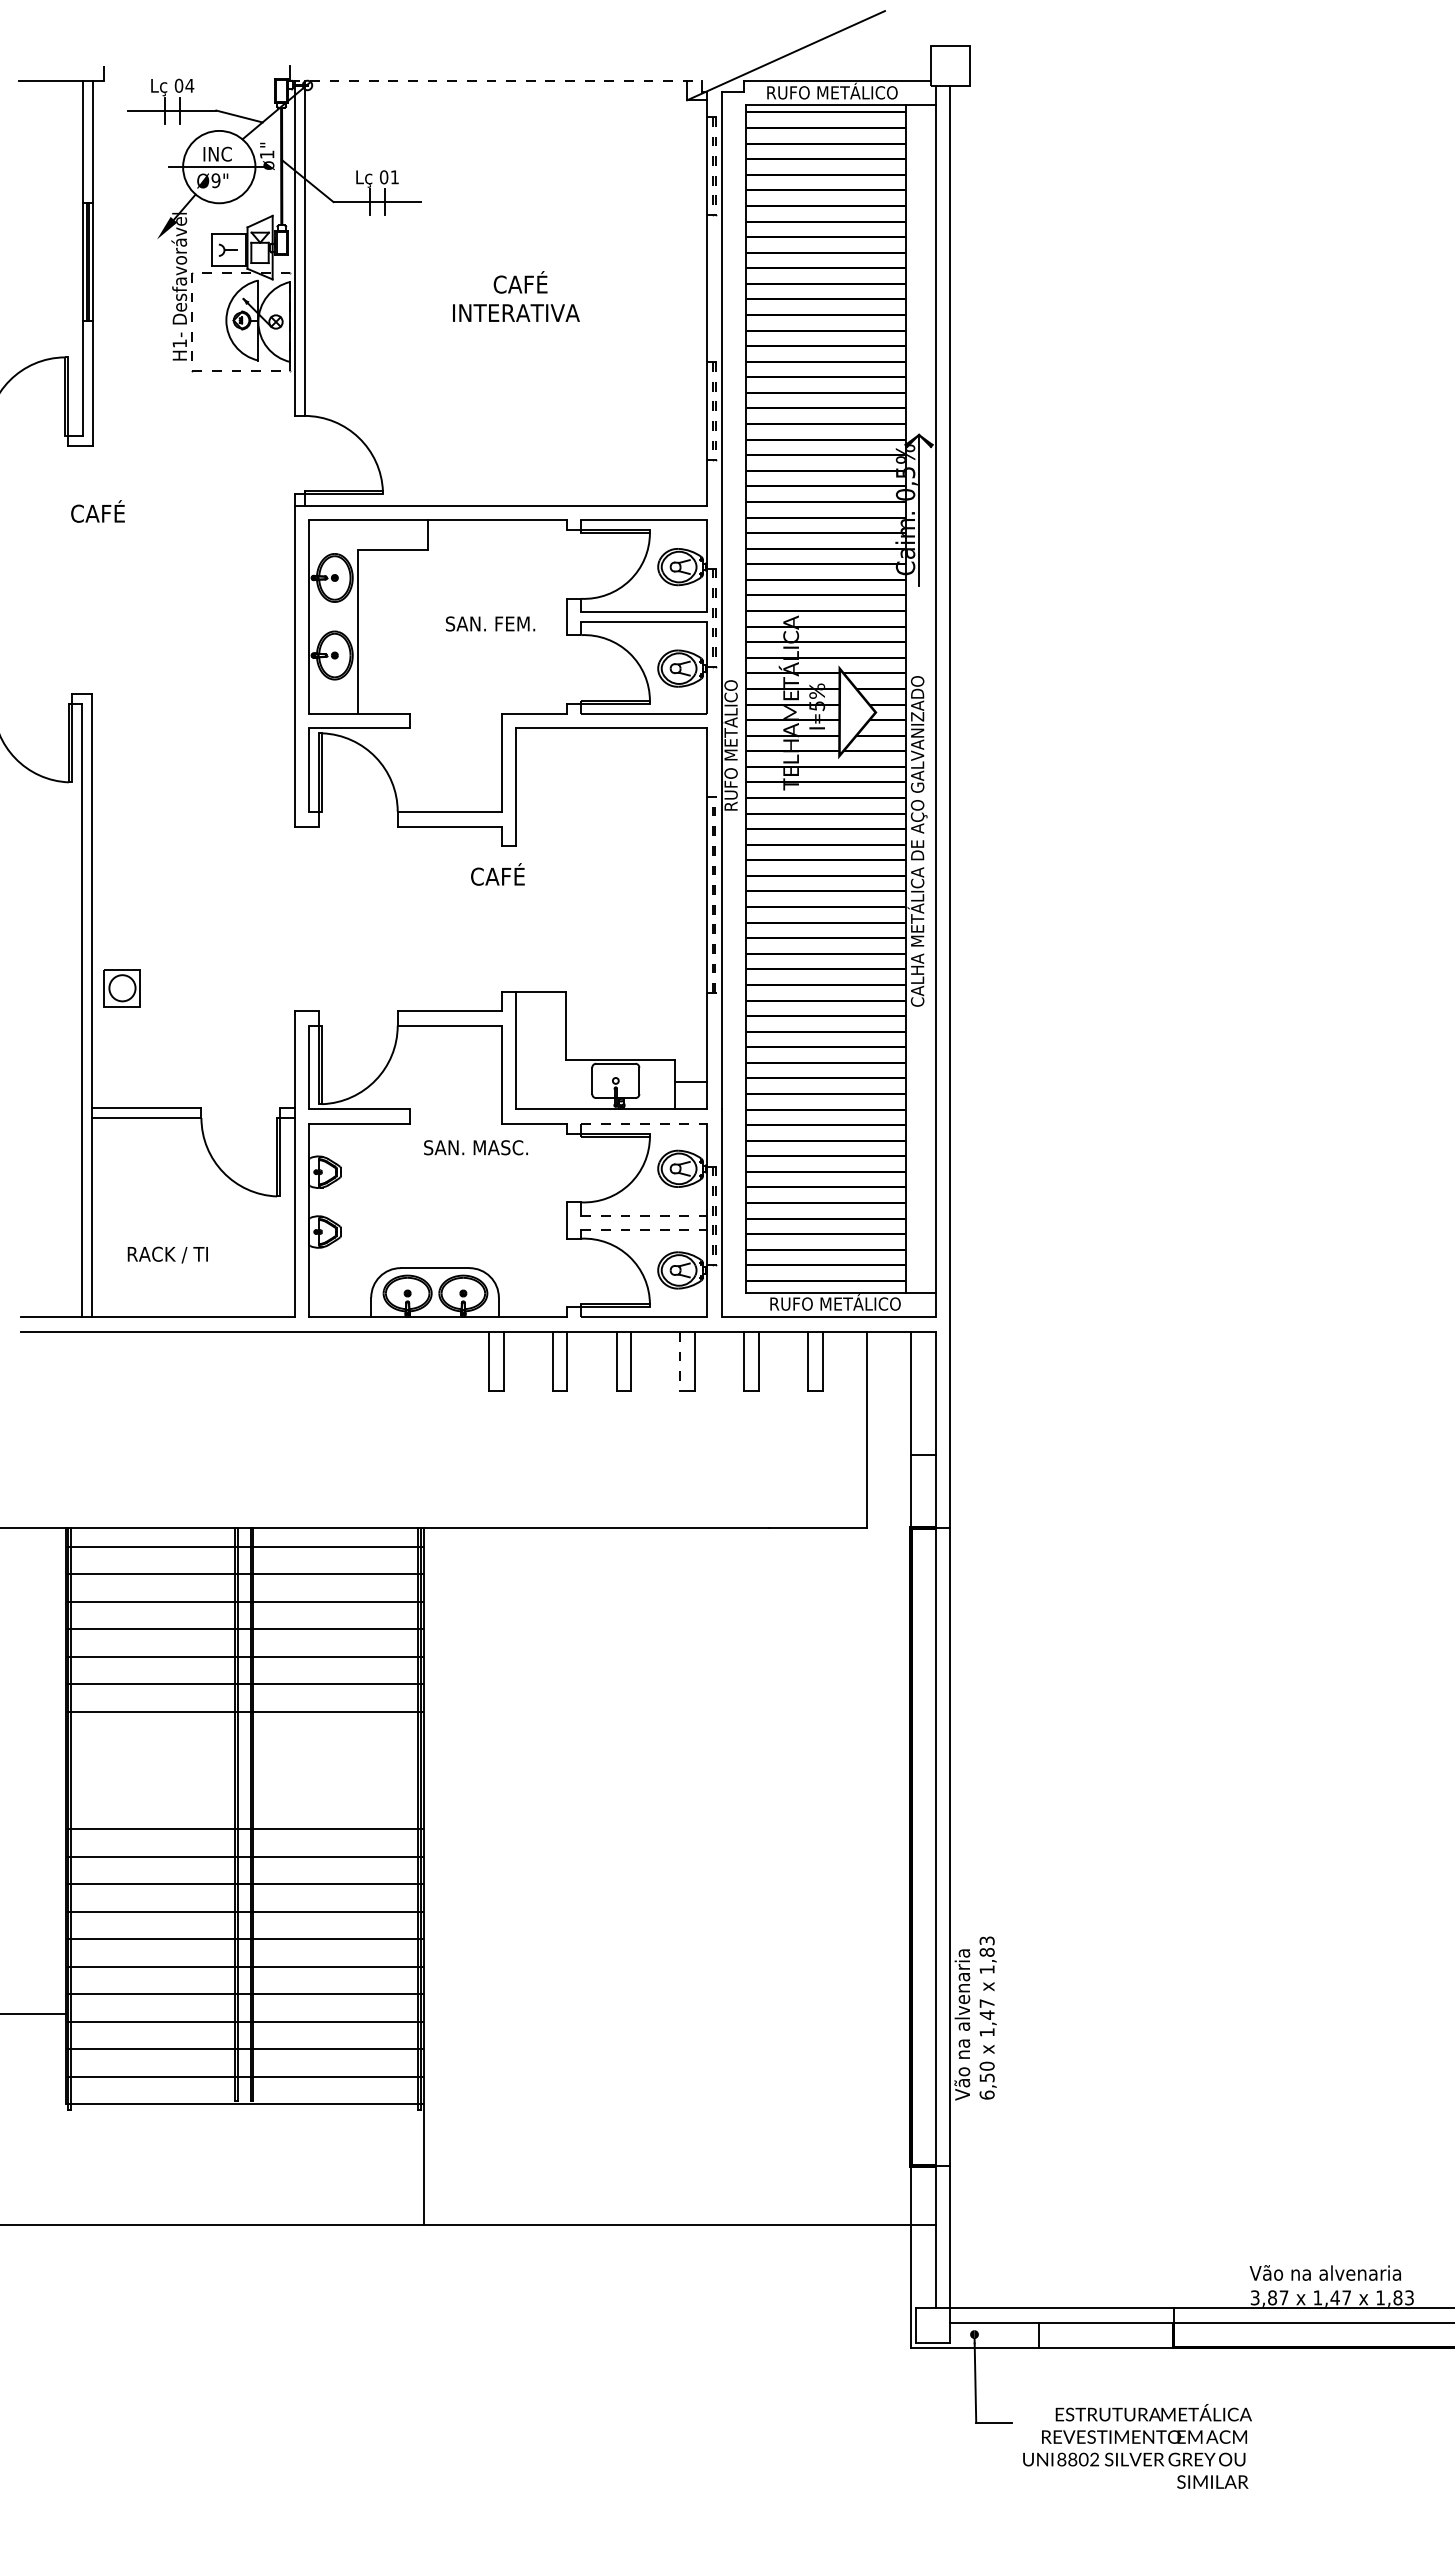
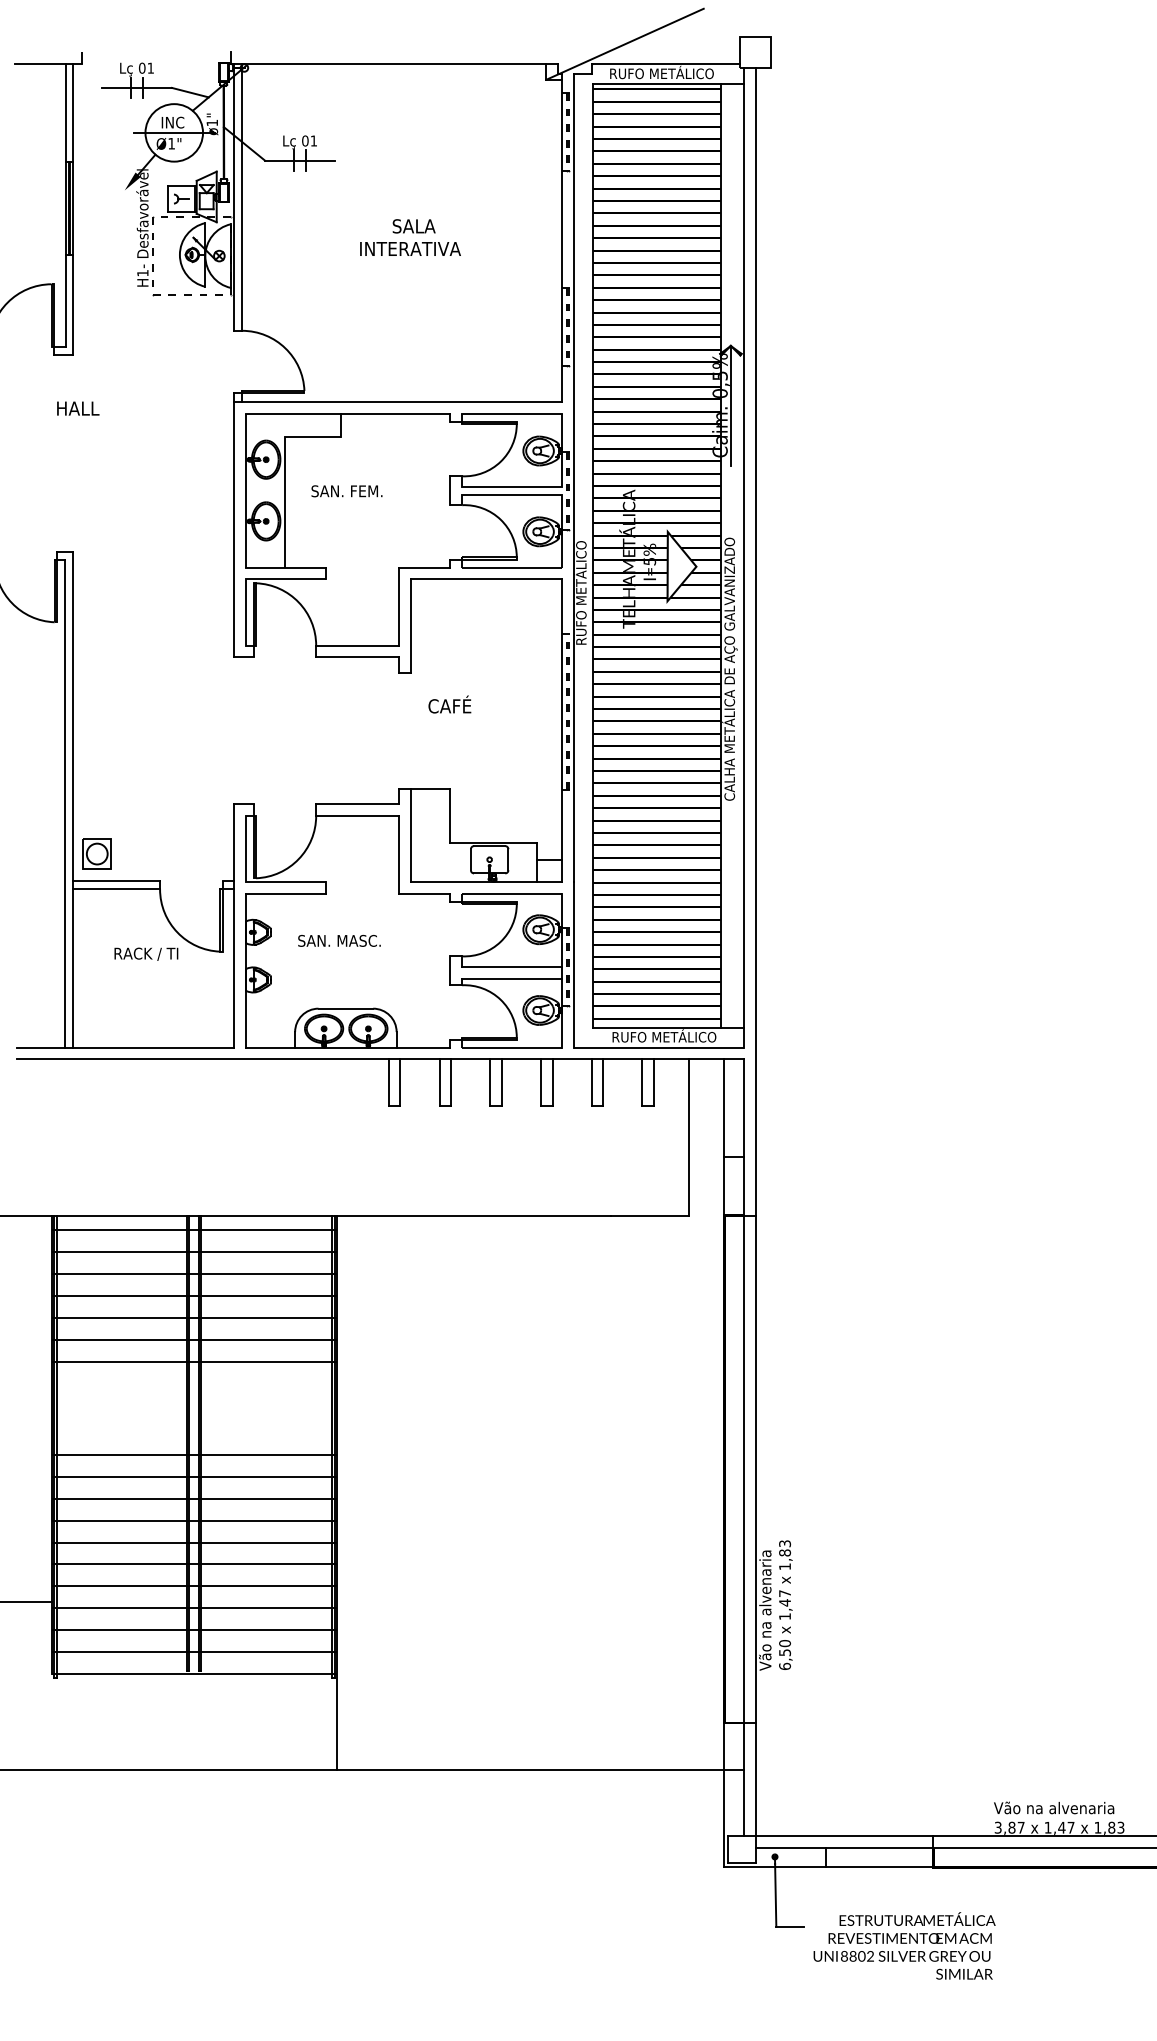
line: (496, 81) -> (394, 64), dashed -> solid
text: (189, 84) -> (150, 67), 04 -> 01
text: (215, 180) -> (171, 143), 9" -> 1"
text: (520, 282) -> (413, 224), CAFÉ -> SALA
text: (97, 511) -> (77, 406), CAFÉ -> HALL
text: (489, 624) -> (346, 491), moved
text: (497, 874) -> (449, 704), moved
part: (121, 987) -> (96, 853), moved
line: (644, 1123) -> (512, 893), dashed -> solid
text: (476, 1147) -> (339, 940), moved
line: (644, 1215) -> (512, 966), dashed -> solid
line: (644, 1230) -> (512, 978), dashed -> solid
text: (168, 1254) -> (146, 953), moved
line: (679, 1362) -> (540, 1083), dashed -> solid

